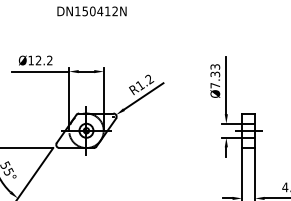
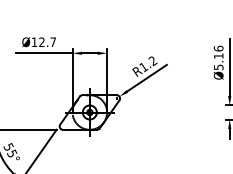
text: (49, 60) -> (52, 42), Ø12.2 -> Ø12.7
text: (215, 76) -> (218, 58), Ø7.33 -> Ø5.16

